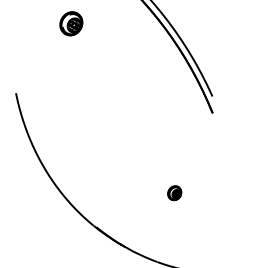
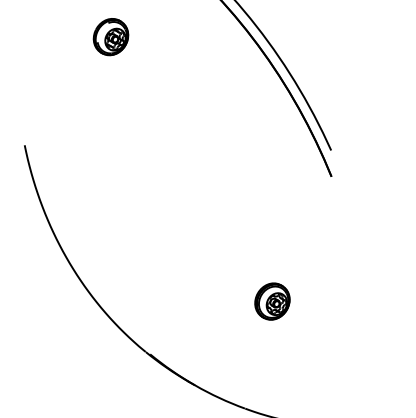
part: (174, 192) -> (271, 300), size x1.67

